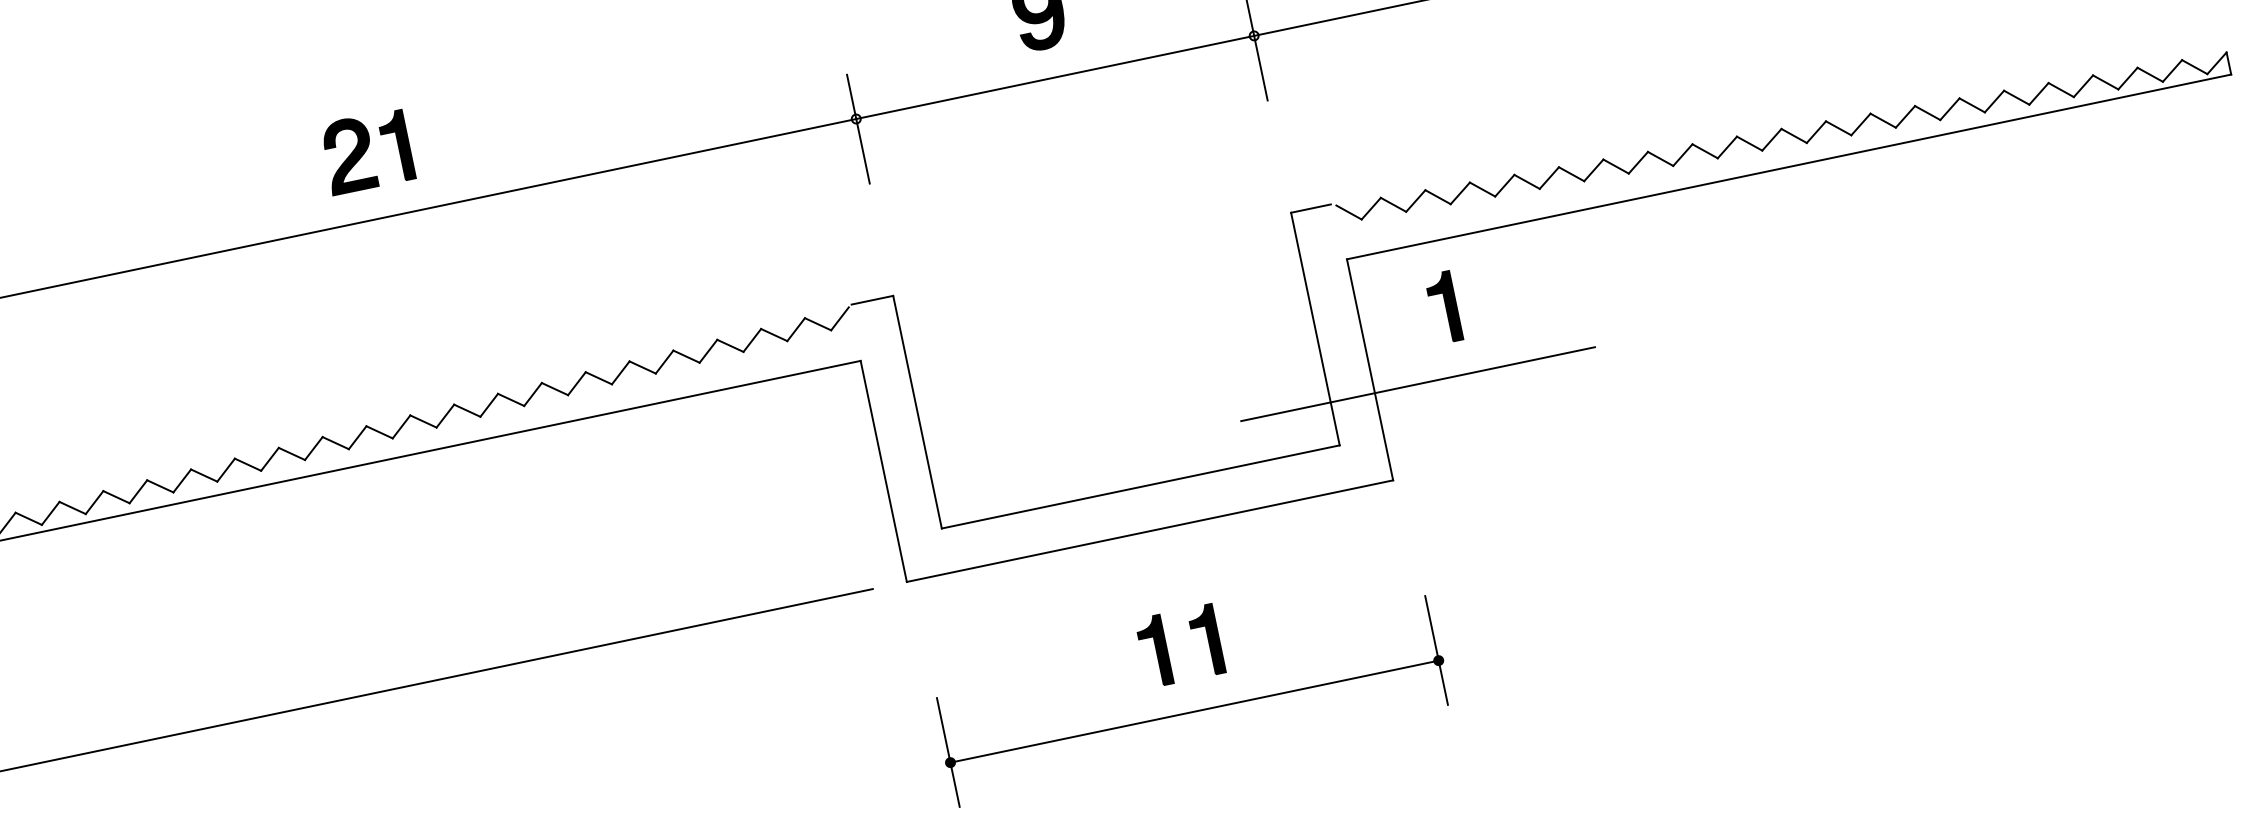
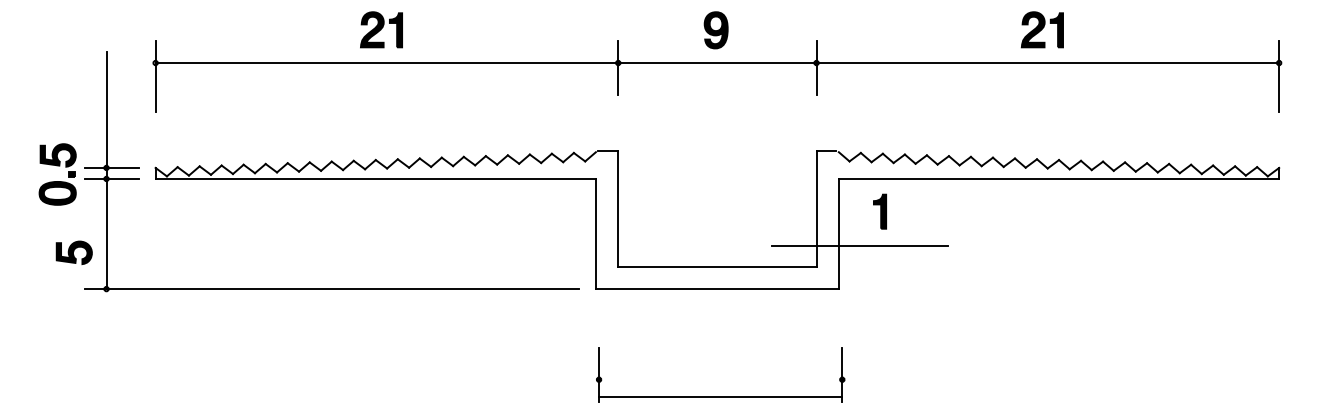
part: (1180, 645) -> (720, 346), removed
line: (1194, 711) -> (720, 396), moved

